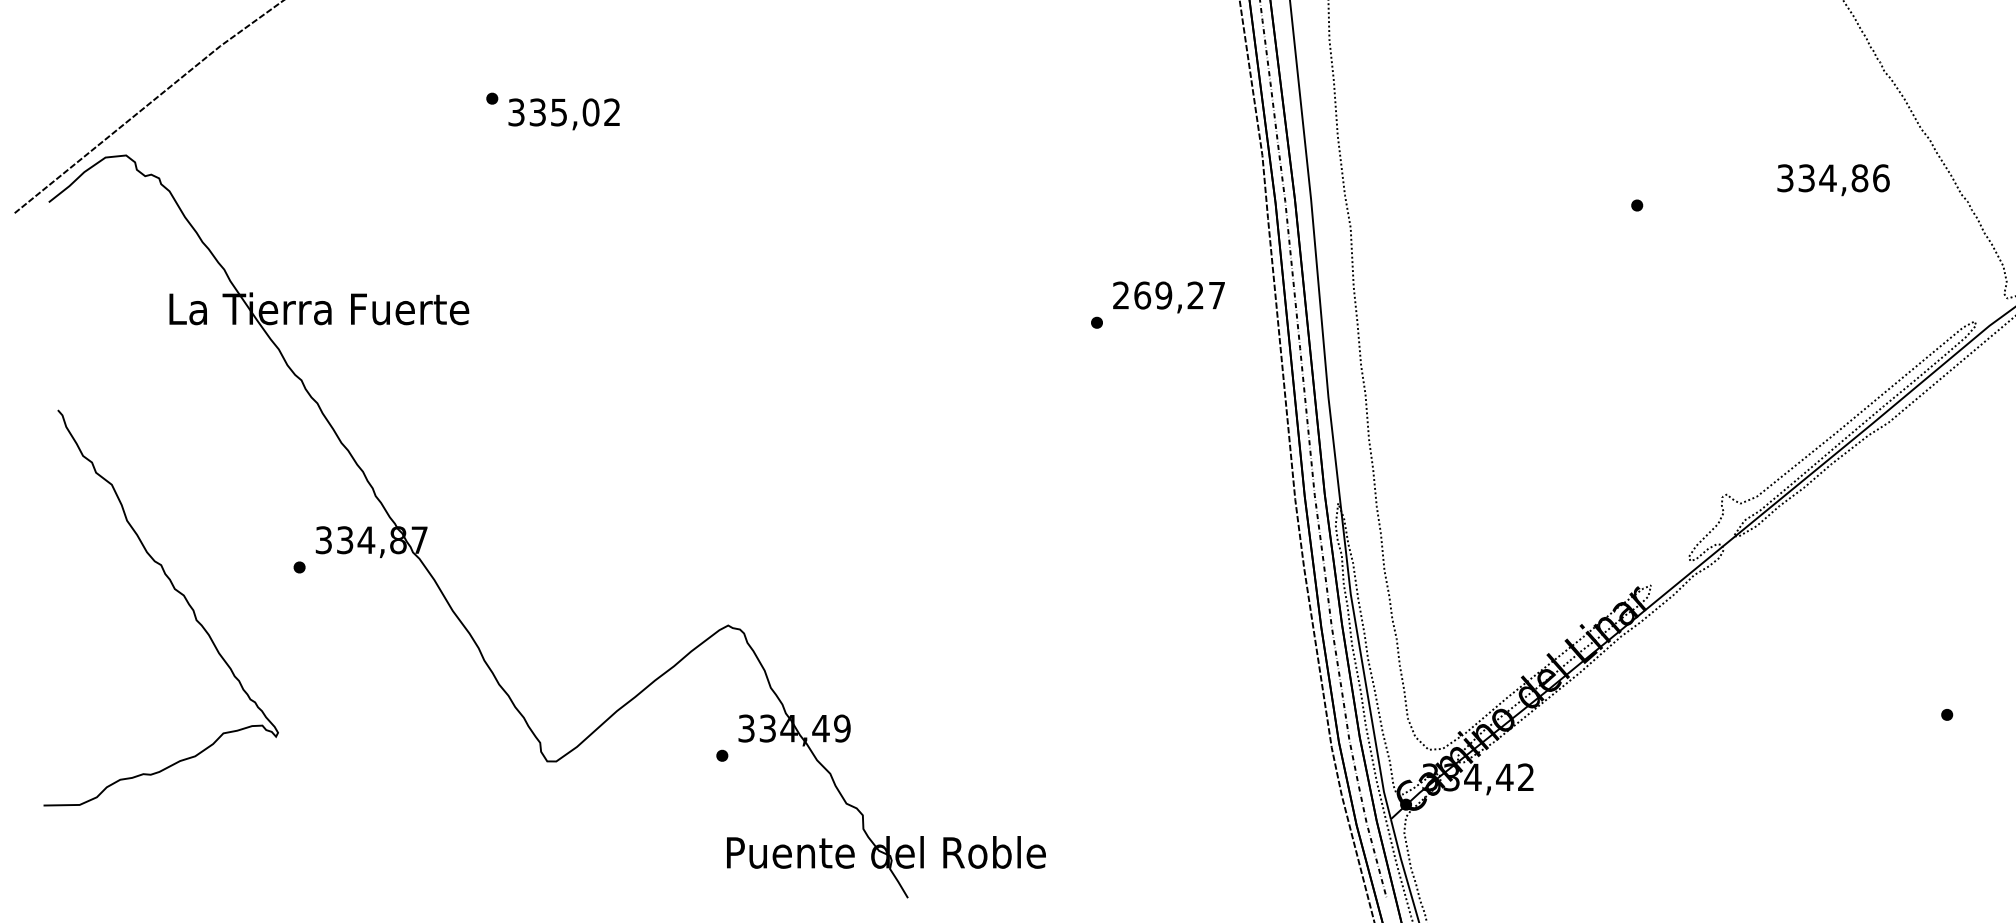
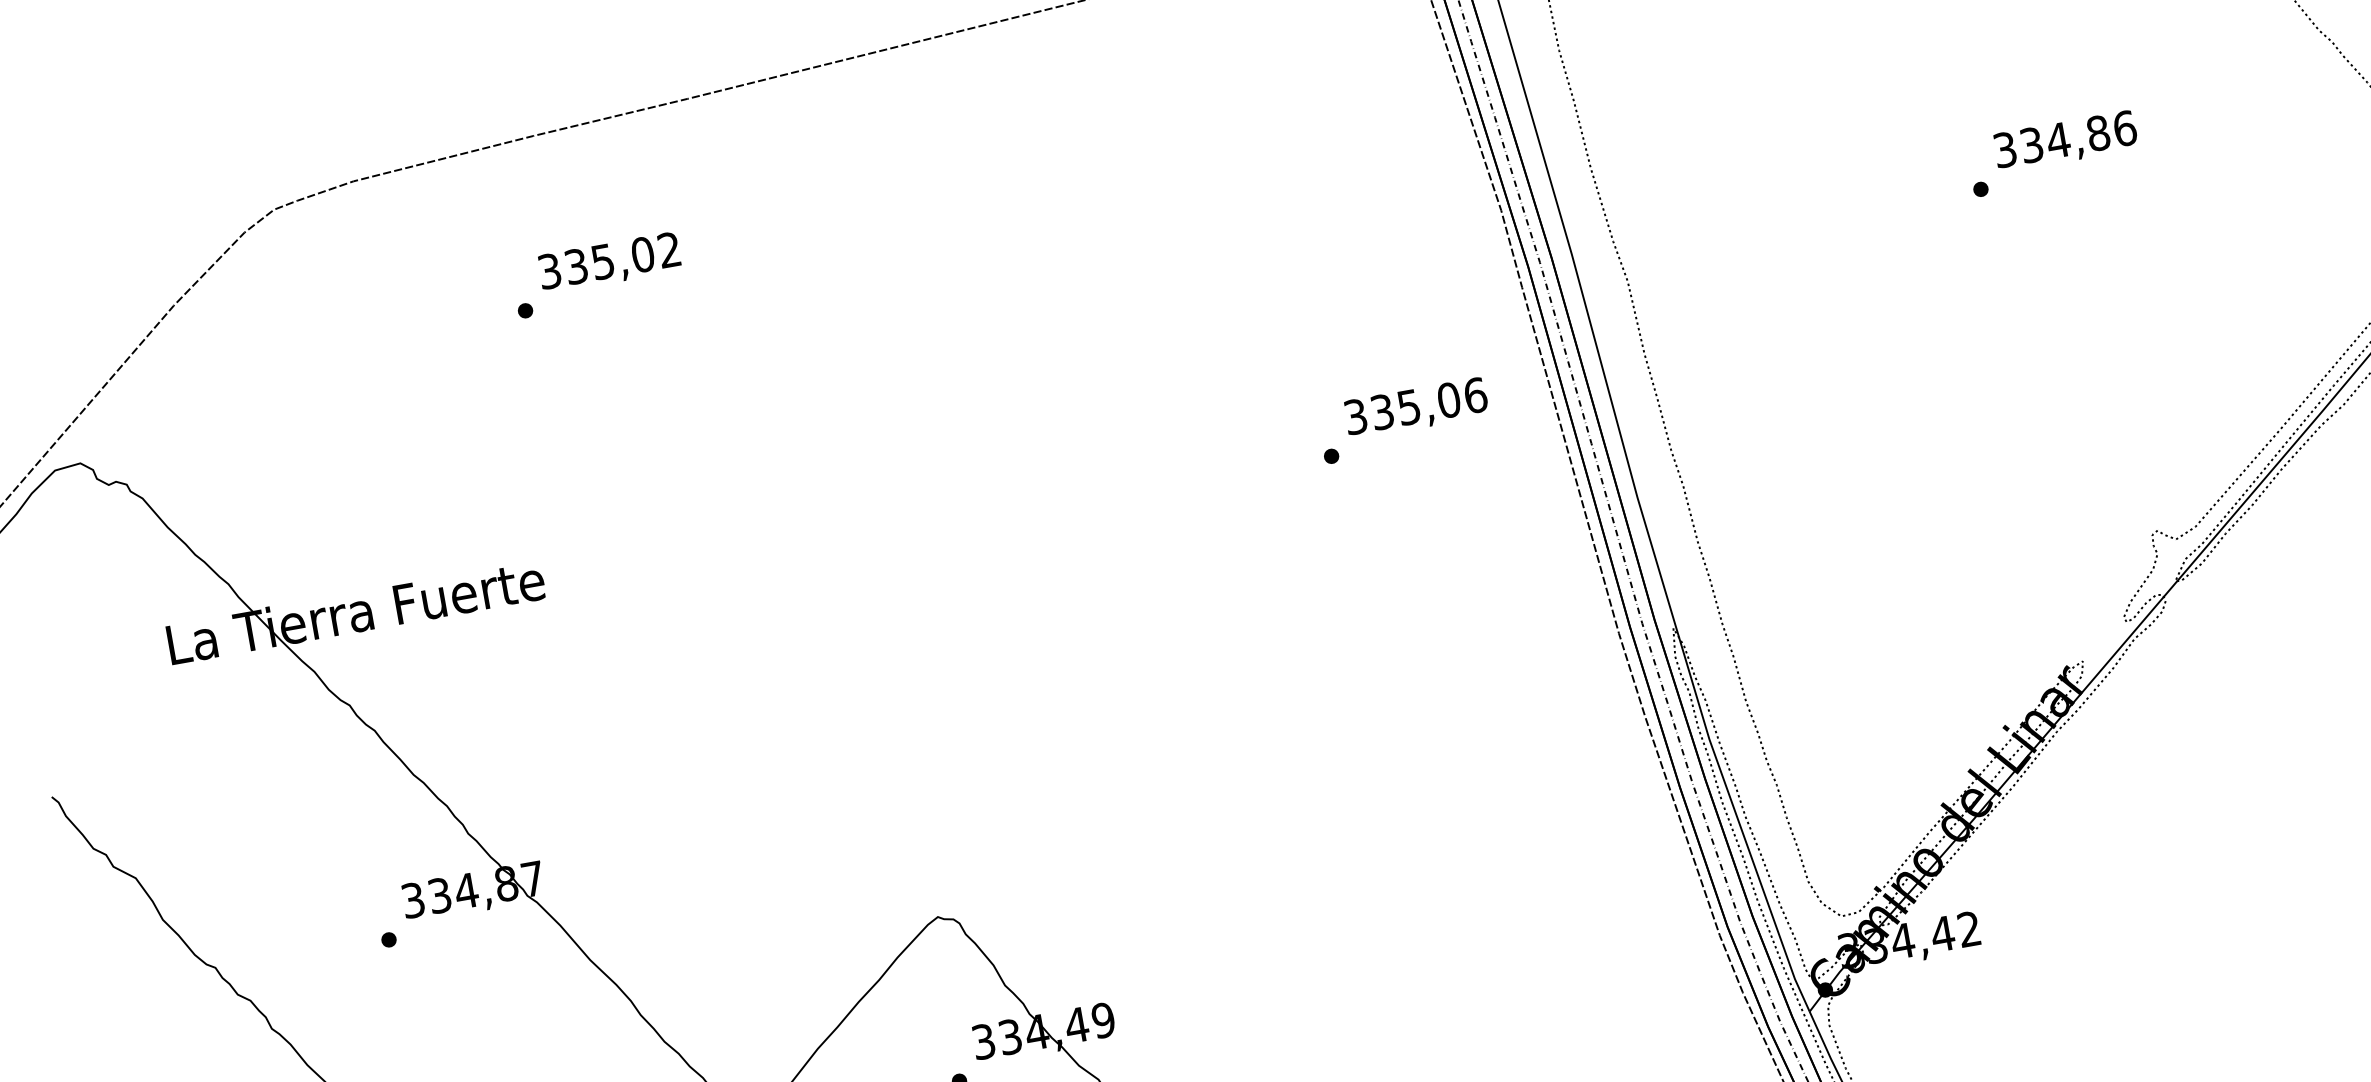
text: (563, 114) -> (608, 263), moved
text: (1833, 180) -> (2065, 141), moved
text: (1169, 295) -> (1416, 406), 269,27 -> 335,06

